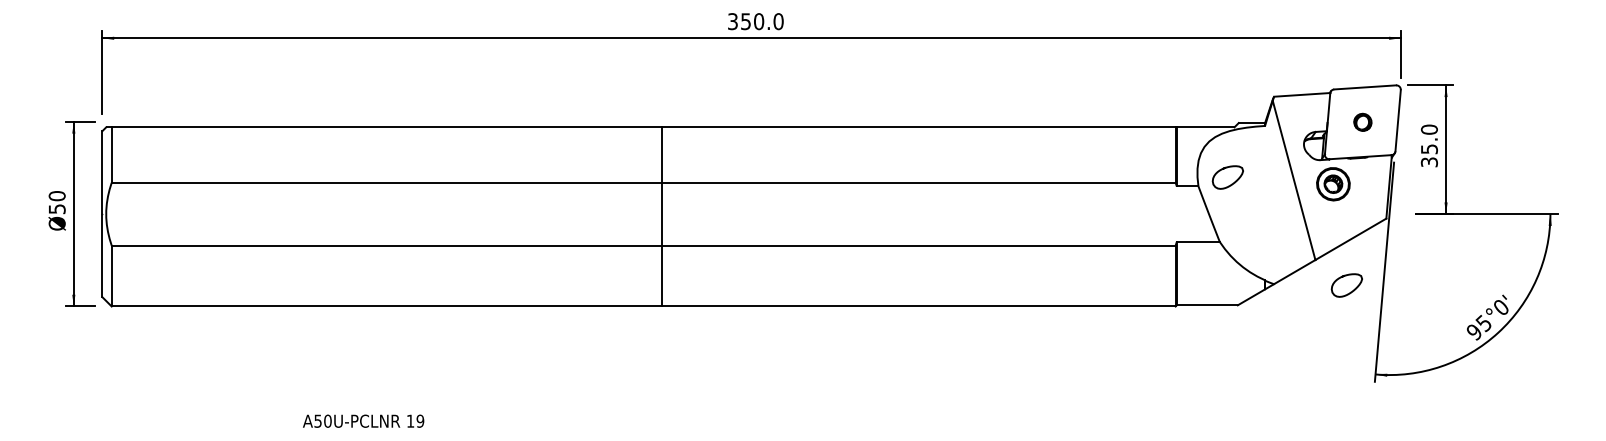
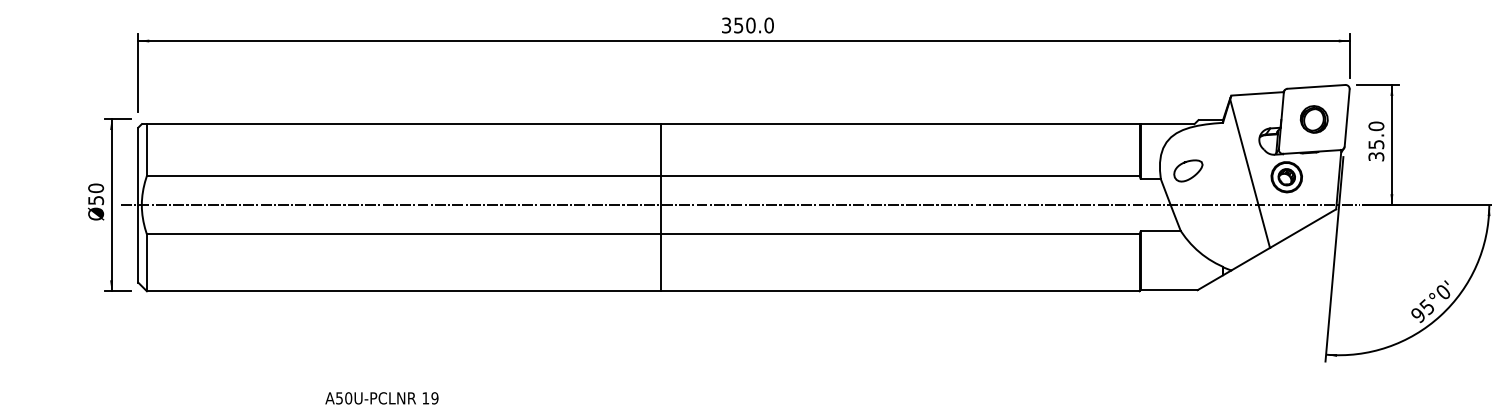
part: (1362, 122) -> (1313, 119), size x1.67
line: (747, 214) -> (740, 205), added
curve: (1350, 291) -> (1302, 277), removed

